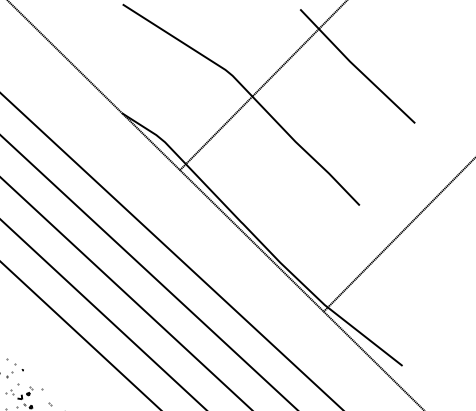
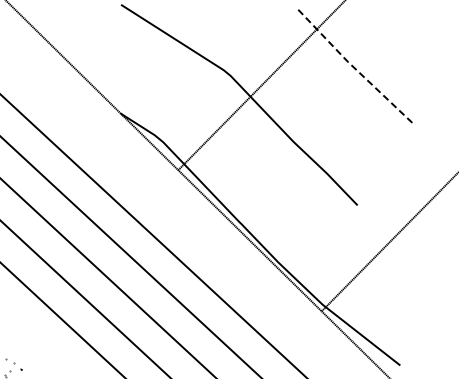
line: (355, 67) -> (353, 67), solid -> dashed

